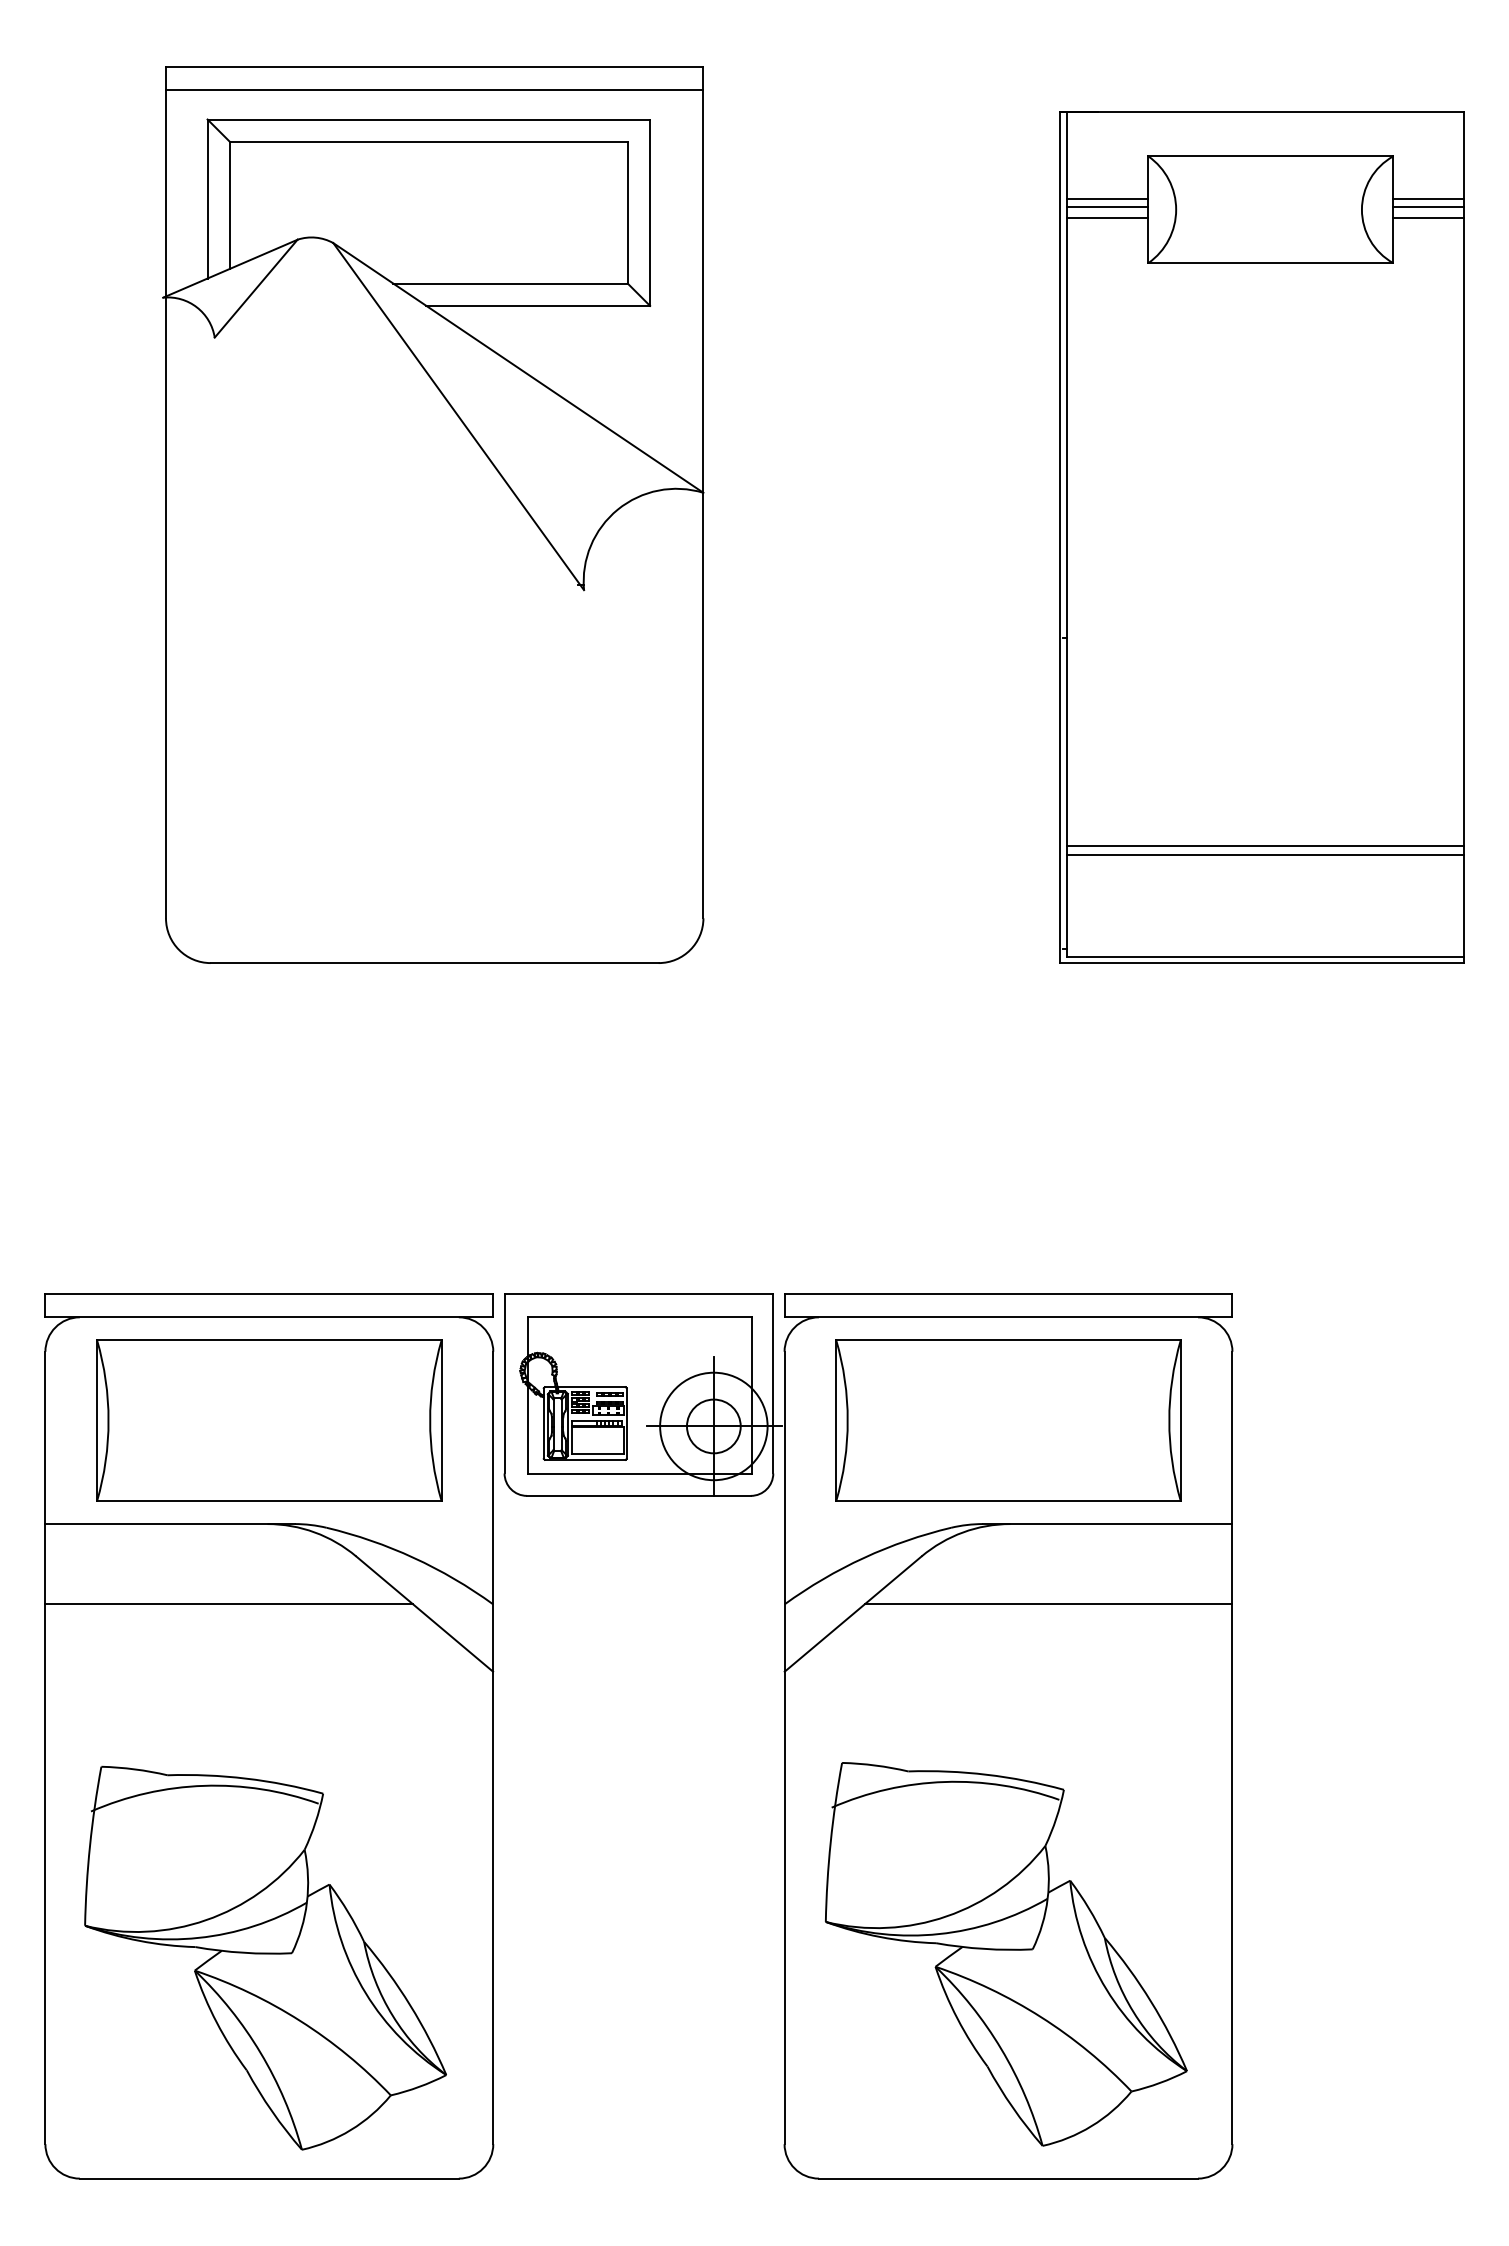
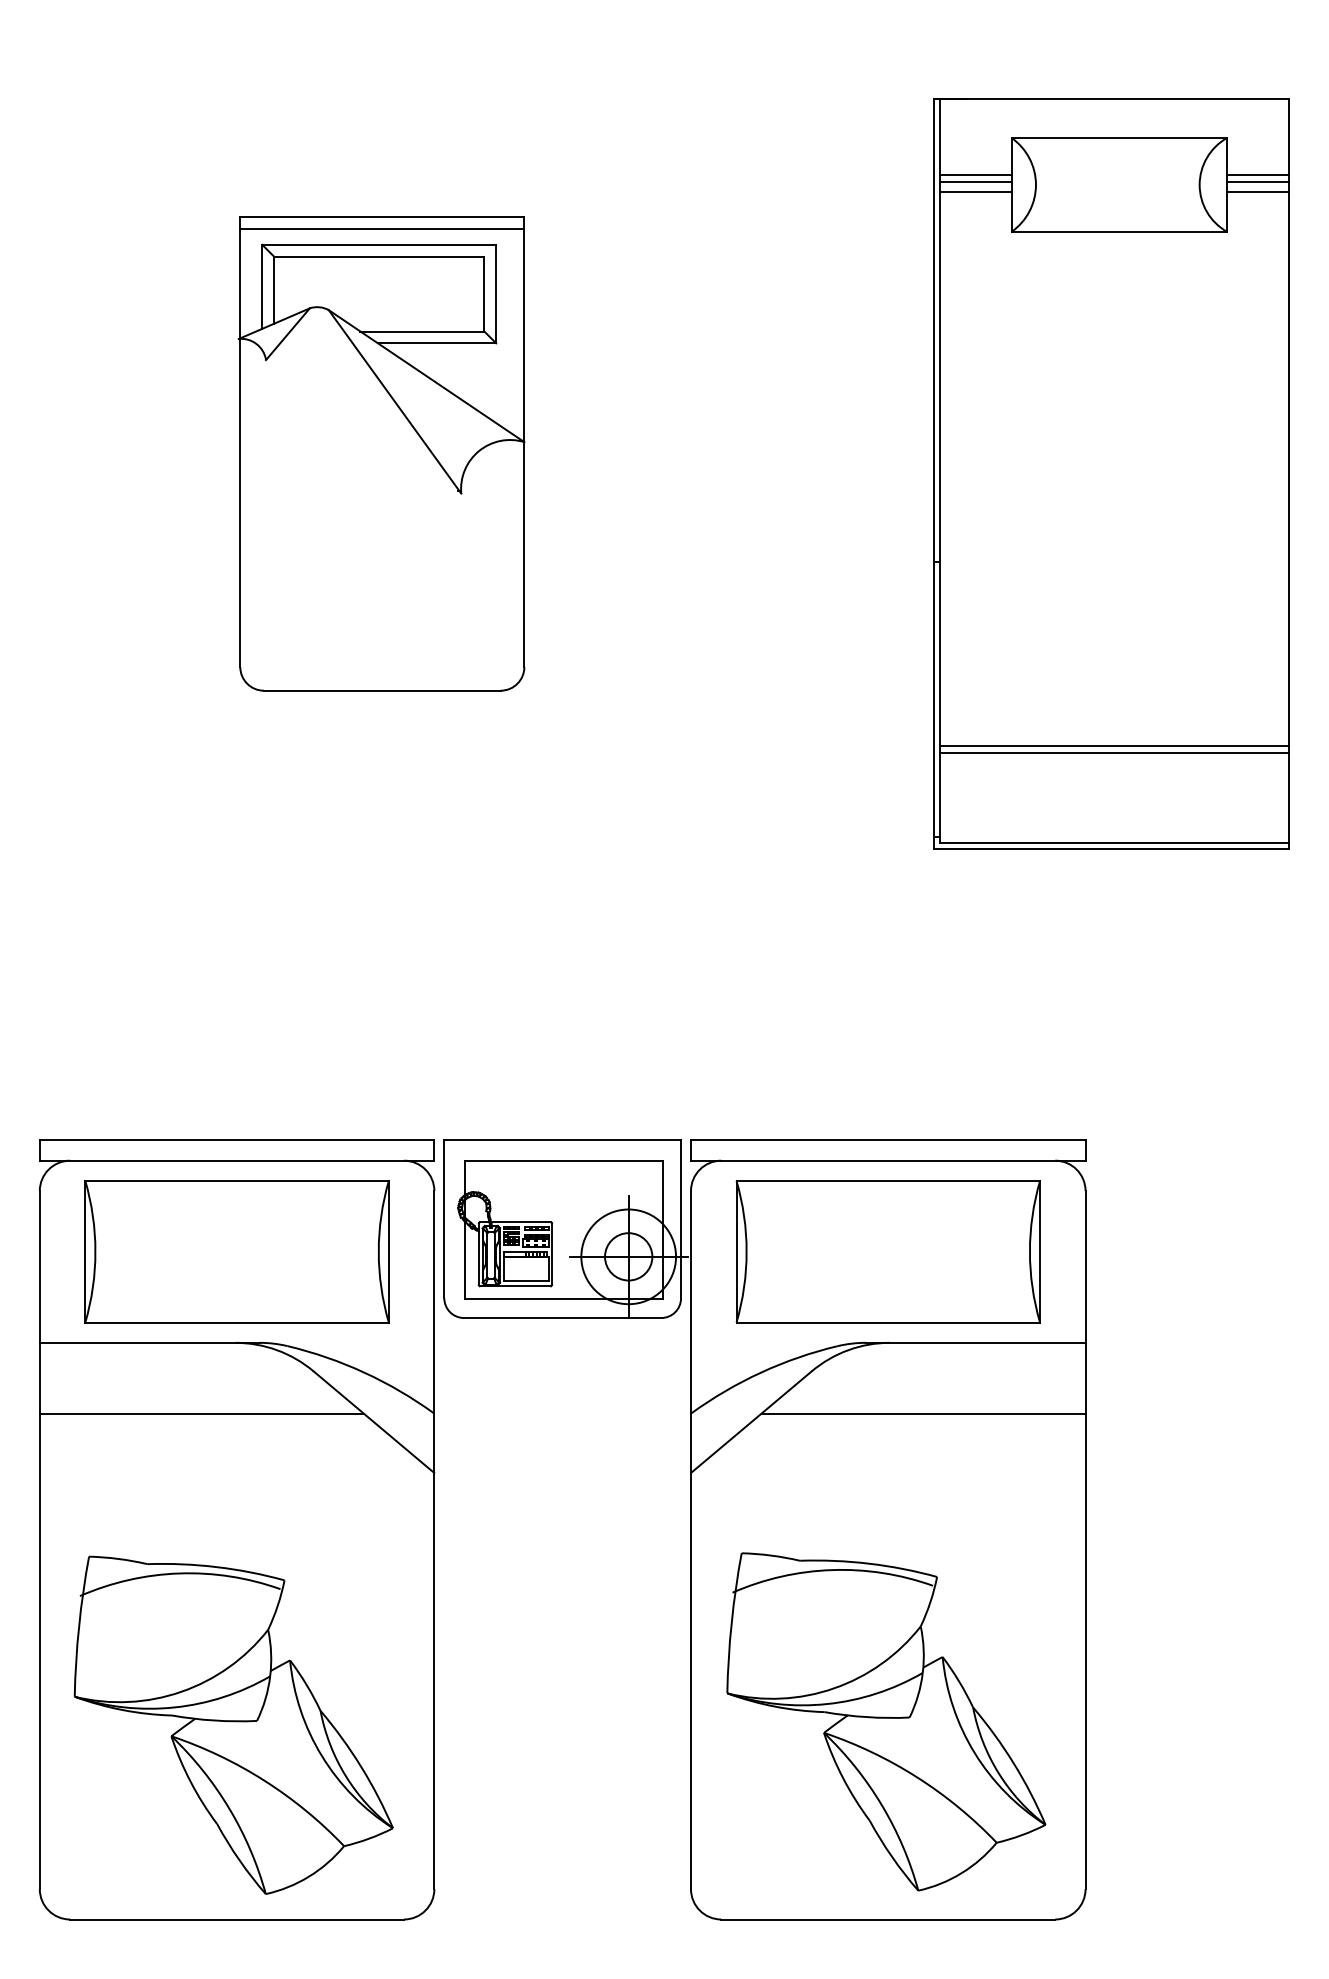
part: (433, 514) -> (381, 453), size x0.6

